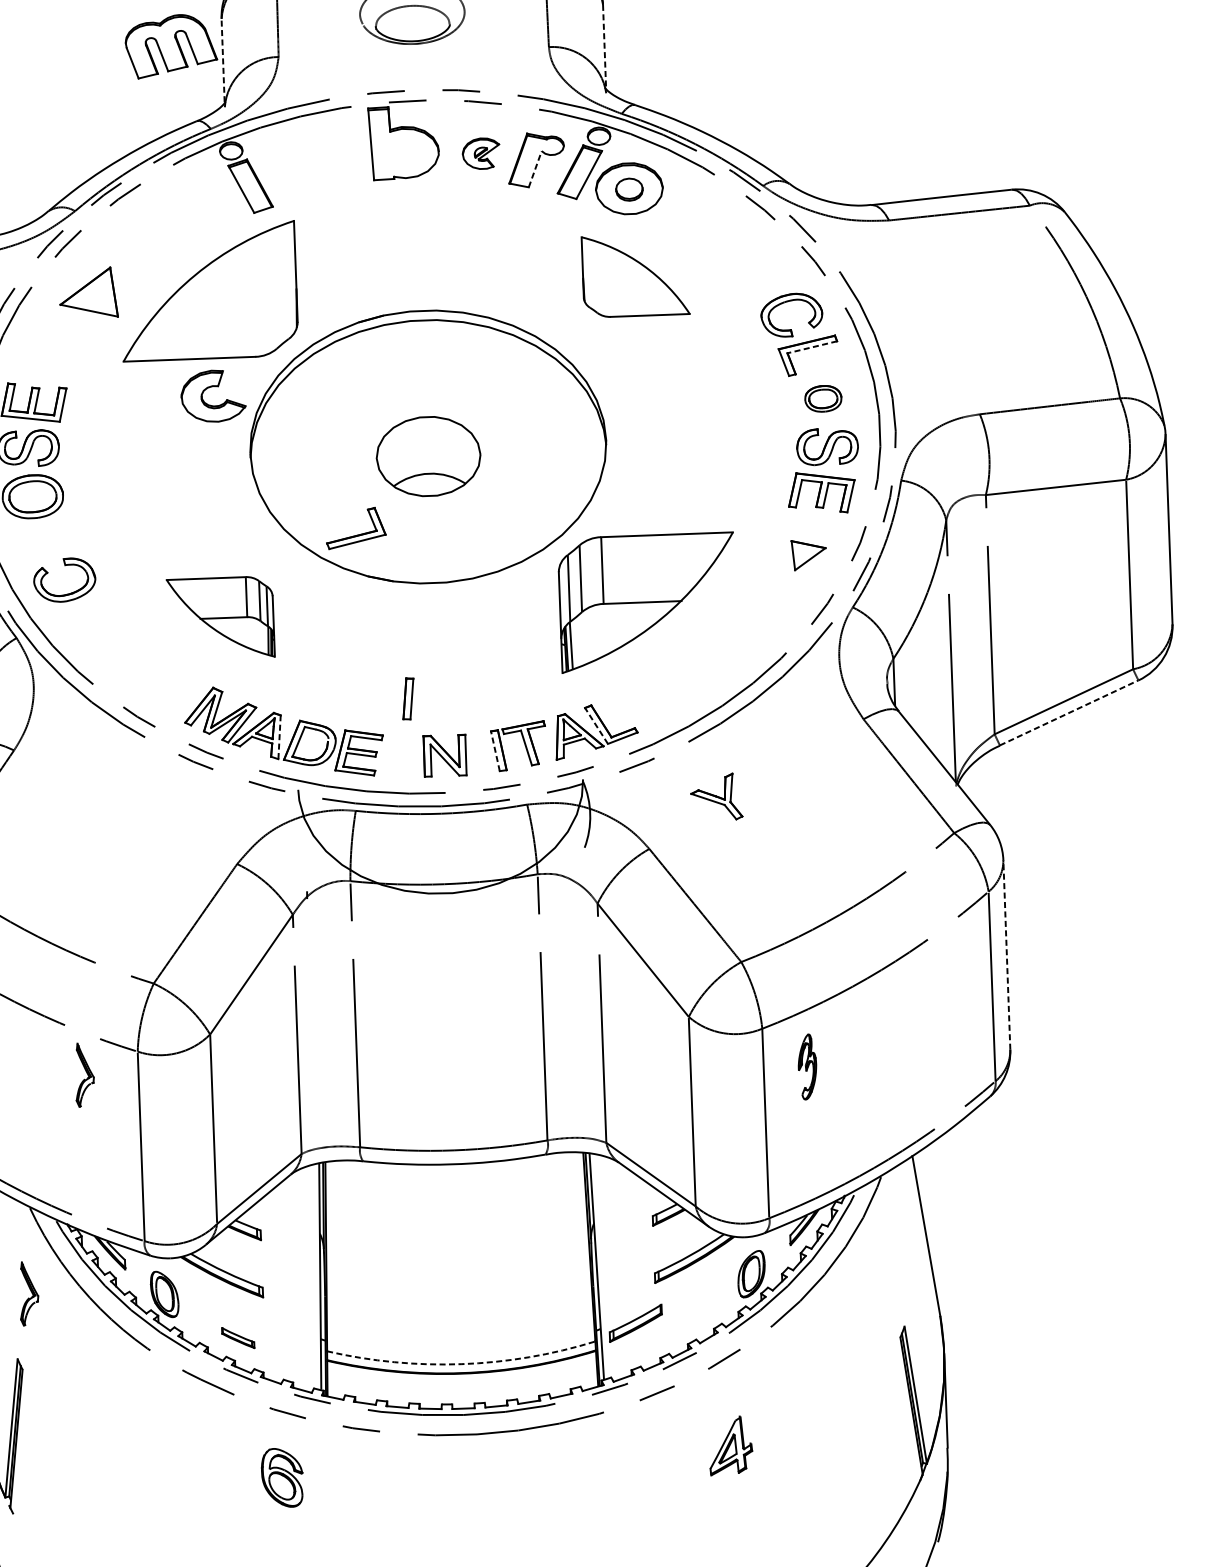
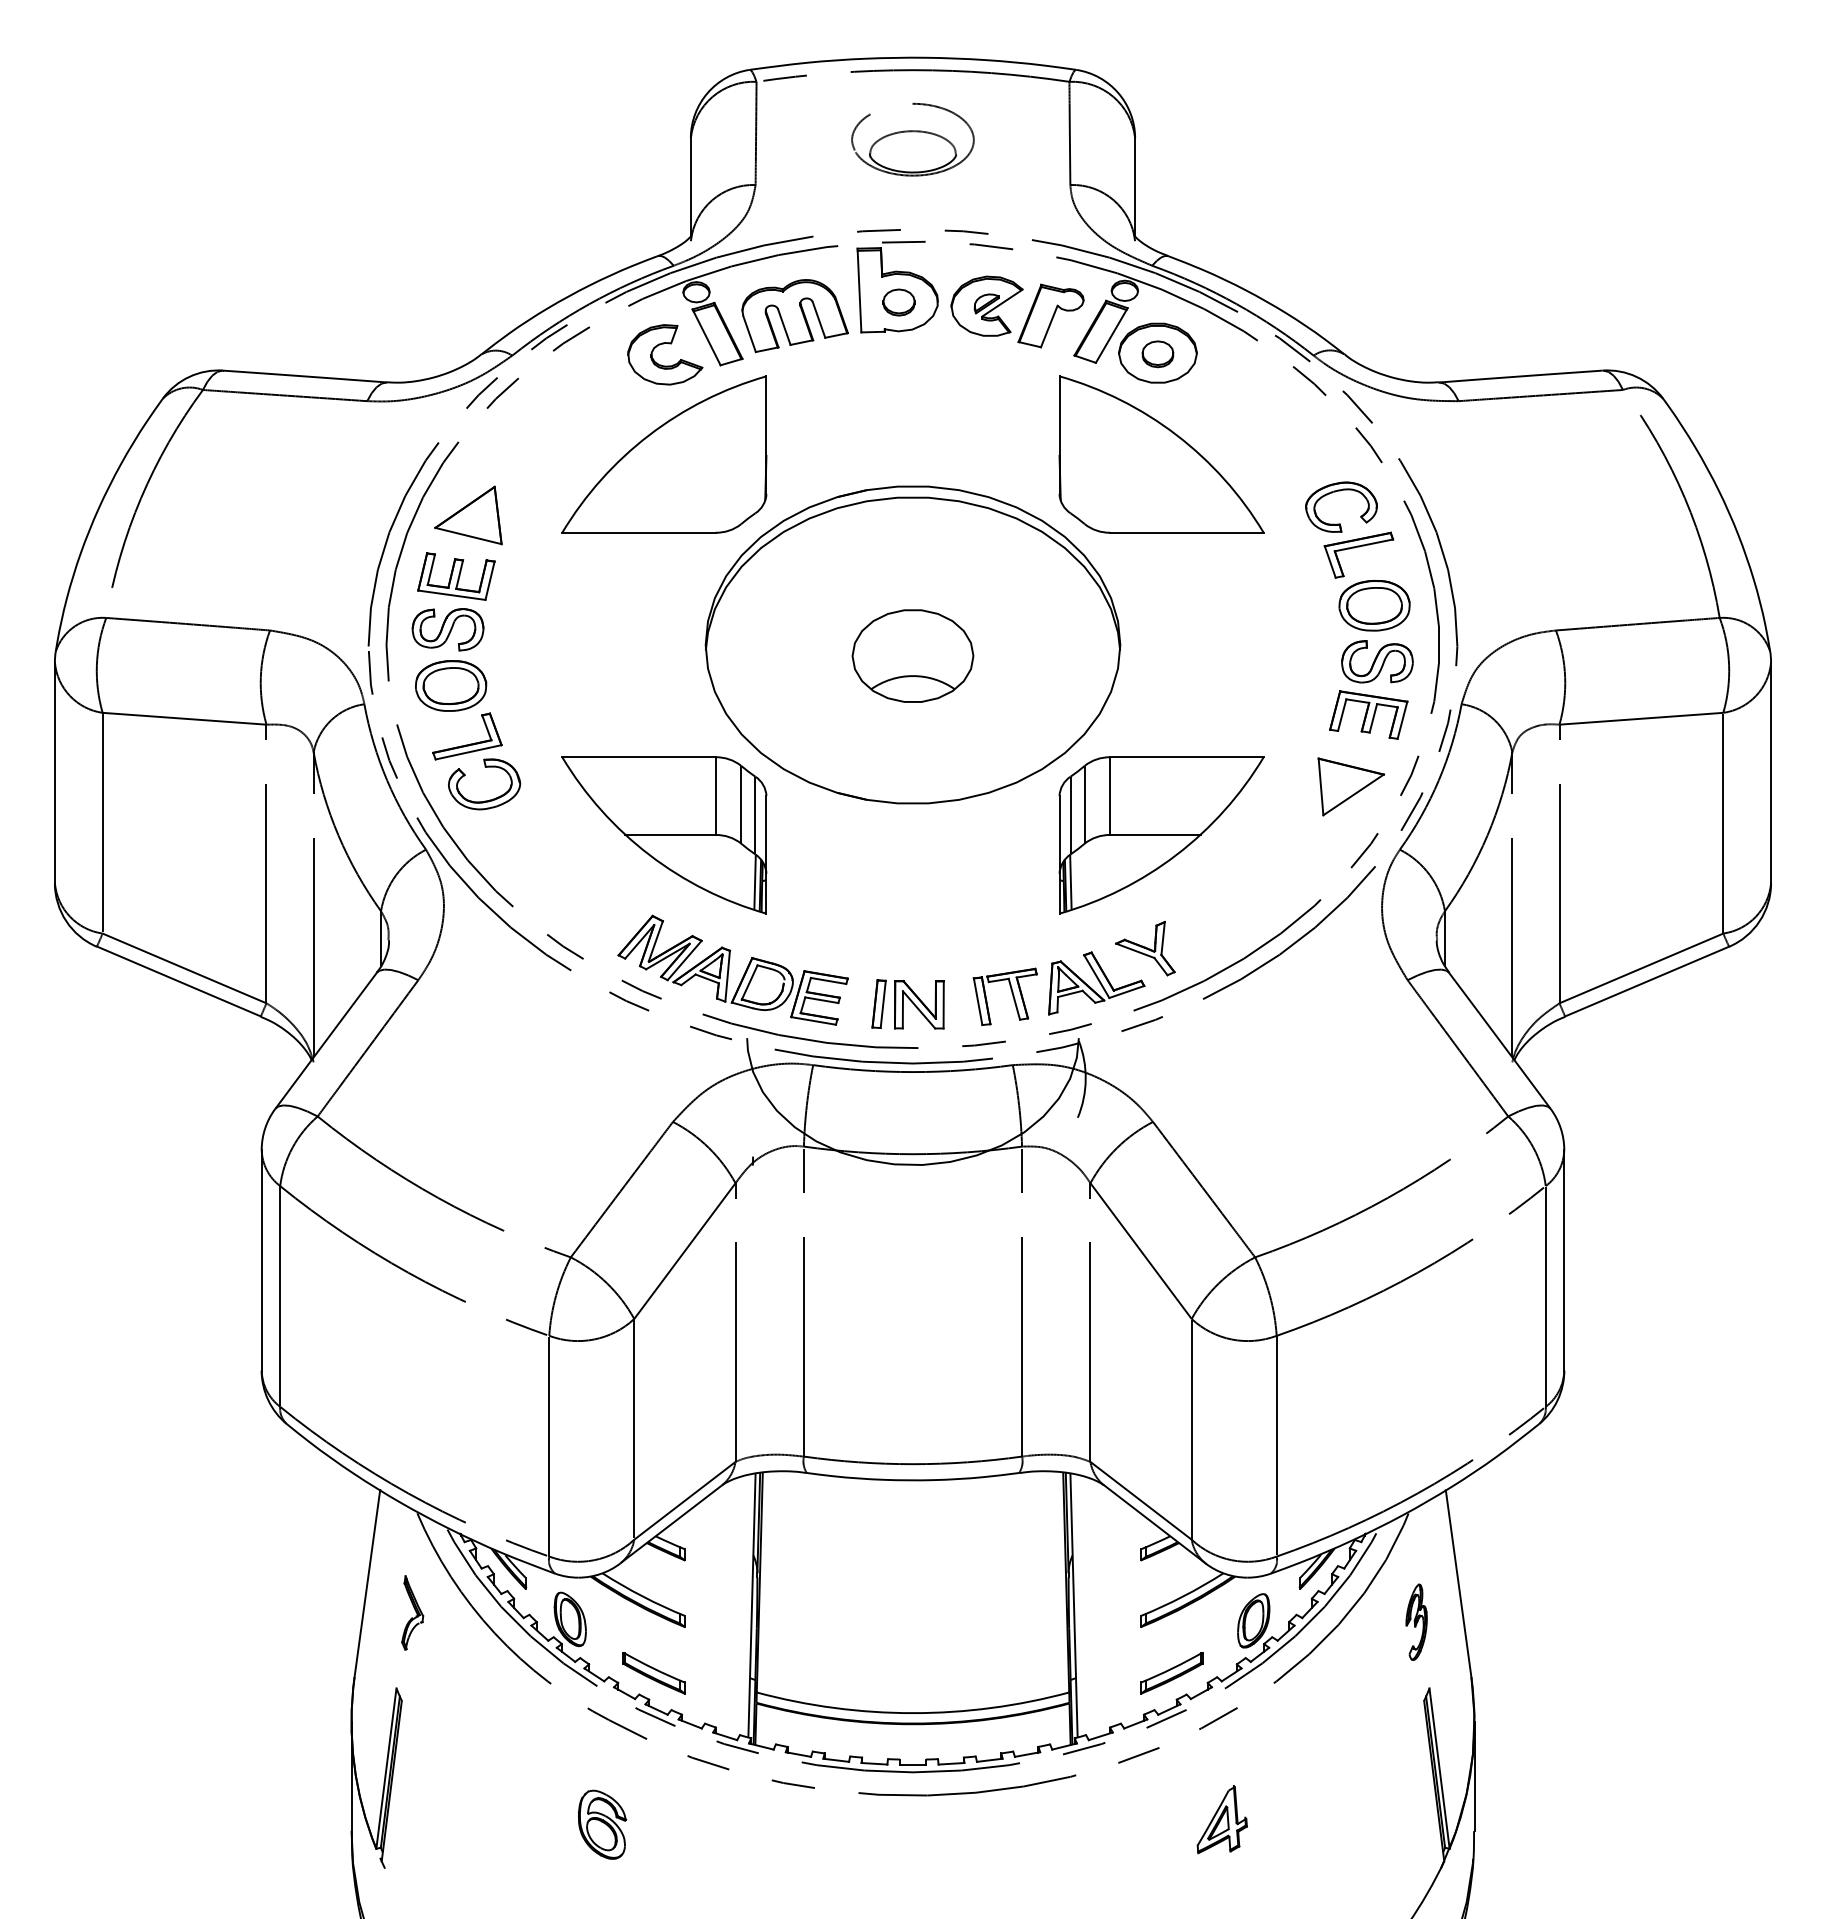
part: (170, 46) -> (794, 316), moved
line: (604, 47) -> (1135, 187), dashed -> solid
line: (222, 60) -> (690, 186), dashed -> solid
part: (405, 153) -> (898, 302), added
part: (480, 153) -> (986, 305), size x1.67
line: (535, 169) -> (1049, 326), dashed -> solid
part: (635, 275) -> (1161, 454), size x1.67
part: (88, 293) -> (468, 515), moved
line: (811, 347) -> (1363, 545), dashed -> solid
part: (211, 387) -> (663, 344), moved
part: (823, 398) -> (1374, 605), size x1.67
part: (358, 534) -> (470, 743), moved
part: (808, 554) -> (1350, 786), size x1.67
part: (220, 618) -> (664, 835), size x1.67
part: (407, 698) -> (878, 1003), moved
line: (1069, 712) -> (1647, 981), dashed -> solid
line: (596, 725) -> (1096, 976), dashed -> solid
line: (279, 737) -> (727, 976), dashed -> solid
line: (495, 751) -> (978, 1001), dashed -> solid
part: (716, 797) -> (1145, 948), moved
line: (1007, 954) -> (1564, 1259), dashed -> solid
part: (807, 1066) -> (1416, 1621), moved
part: (84, 1074) -> (486, 1360), removed
part: (635, 1323) -> (1171, 1673), moved
part: (237, 1338) -> (653, 1673), size x1.67
arc: (462, 1364) -> (913, 1713), dashed -> solid
part: (282, 1477) -> (602, 1824), moved

